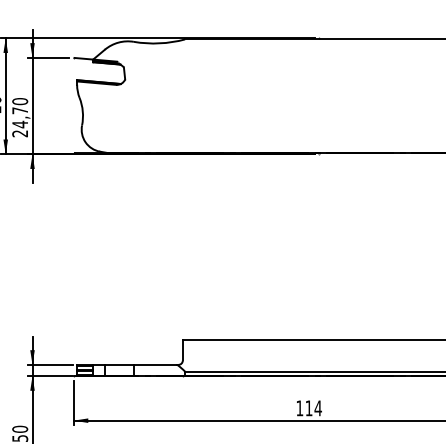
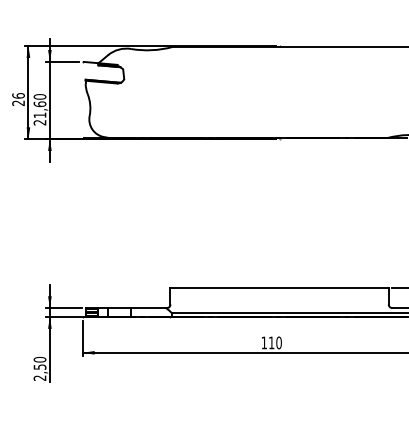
text: (19, 117) -> (39, 109), 24,70 -> 21,60
text: (318, 407) -> (279, 342), 114 -> 110

